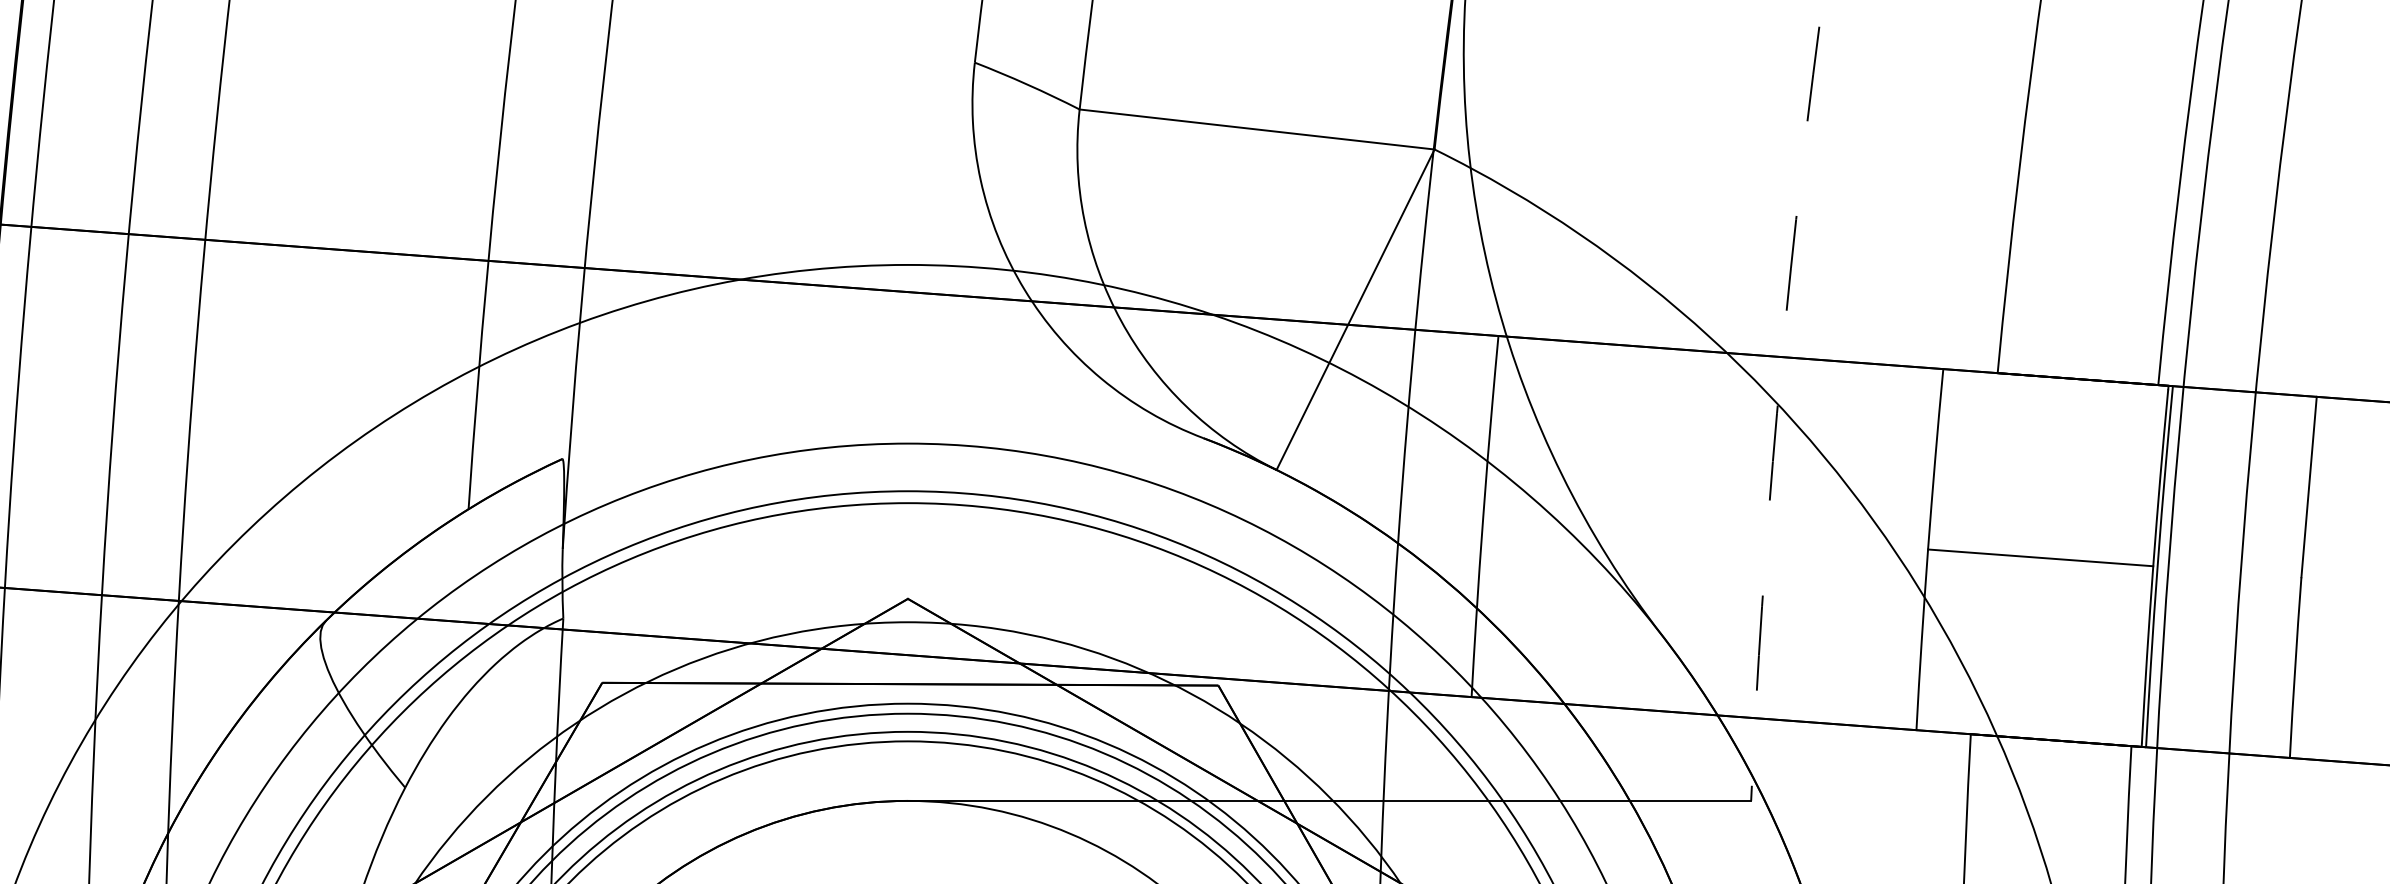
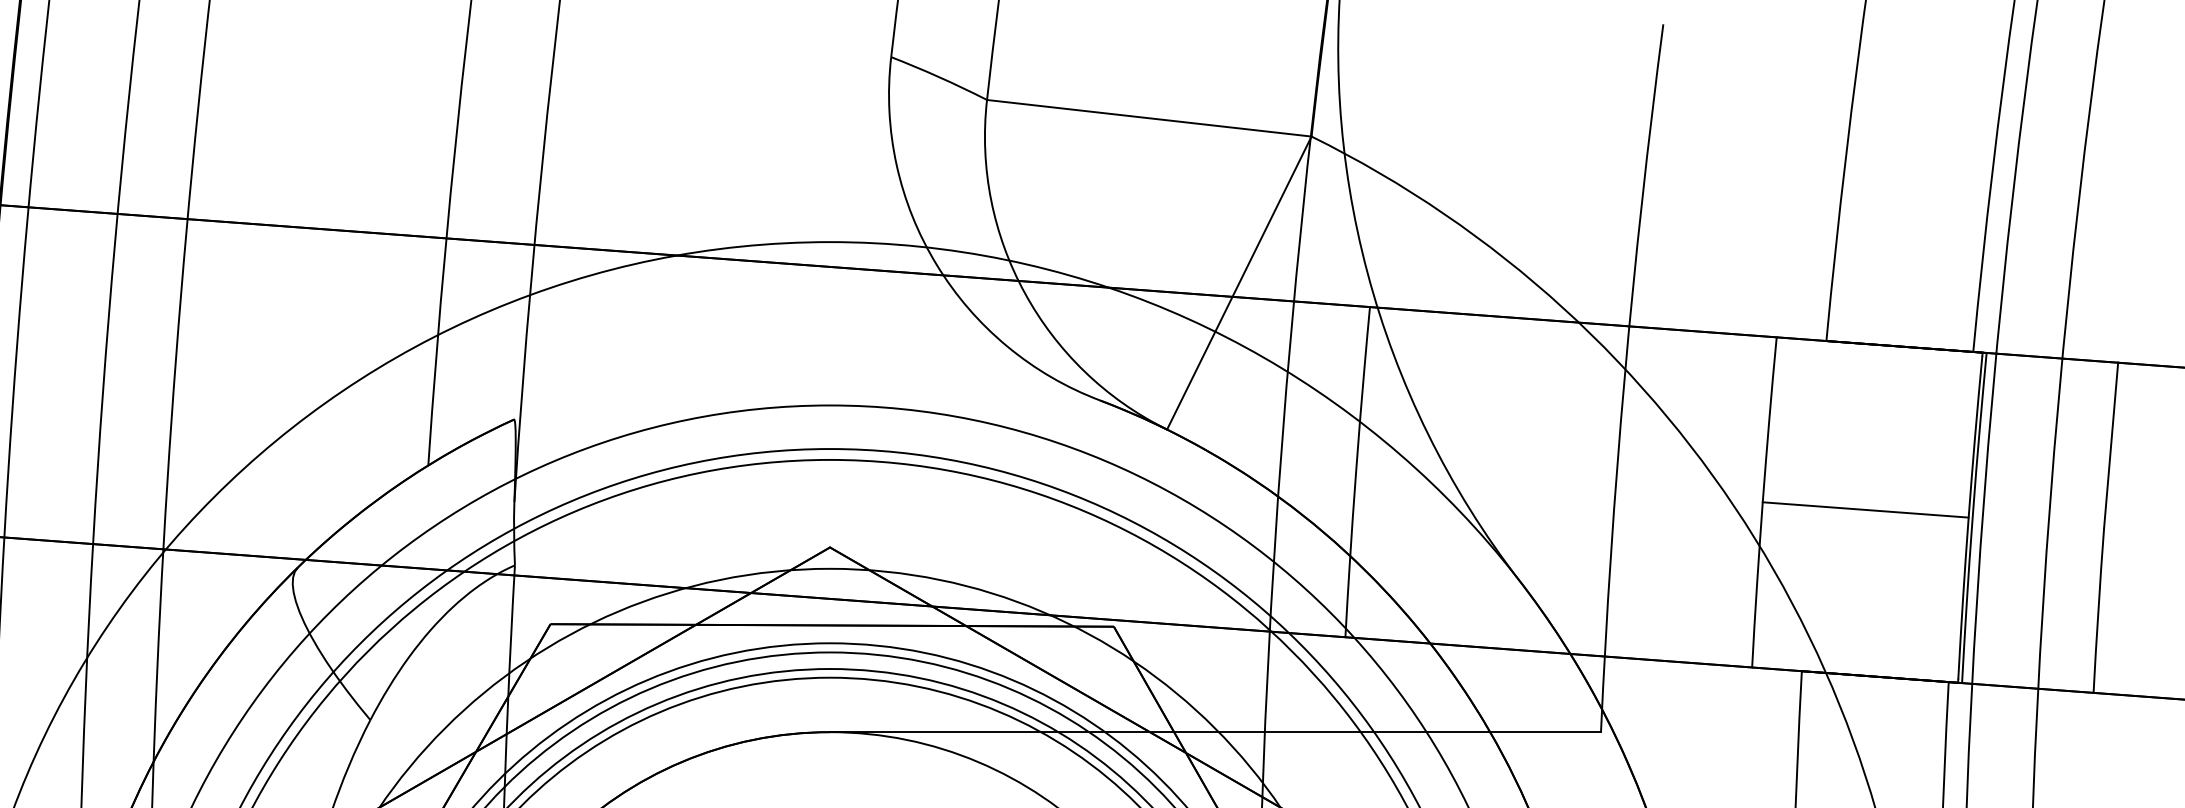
arc: (1776, 413) -> (1624, 377), dashed -> solid

